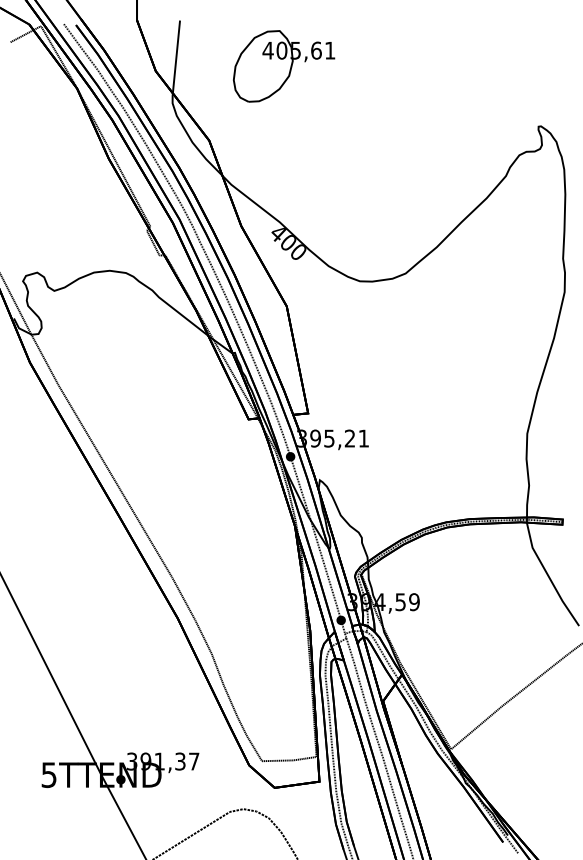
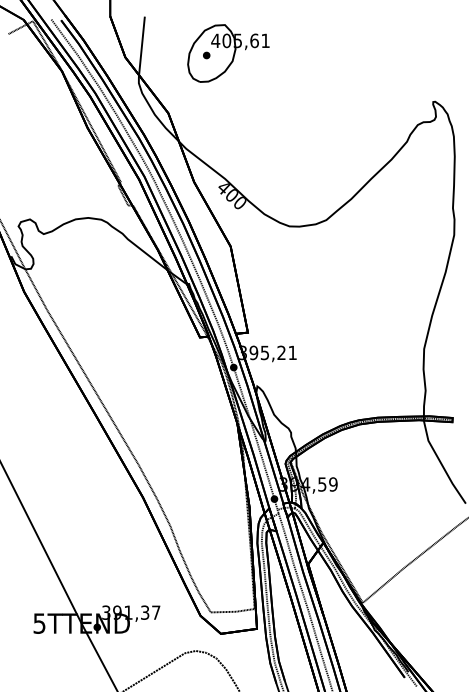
part: (256, 68) -> (206, 55), added

